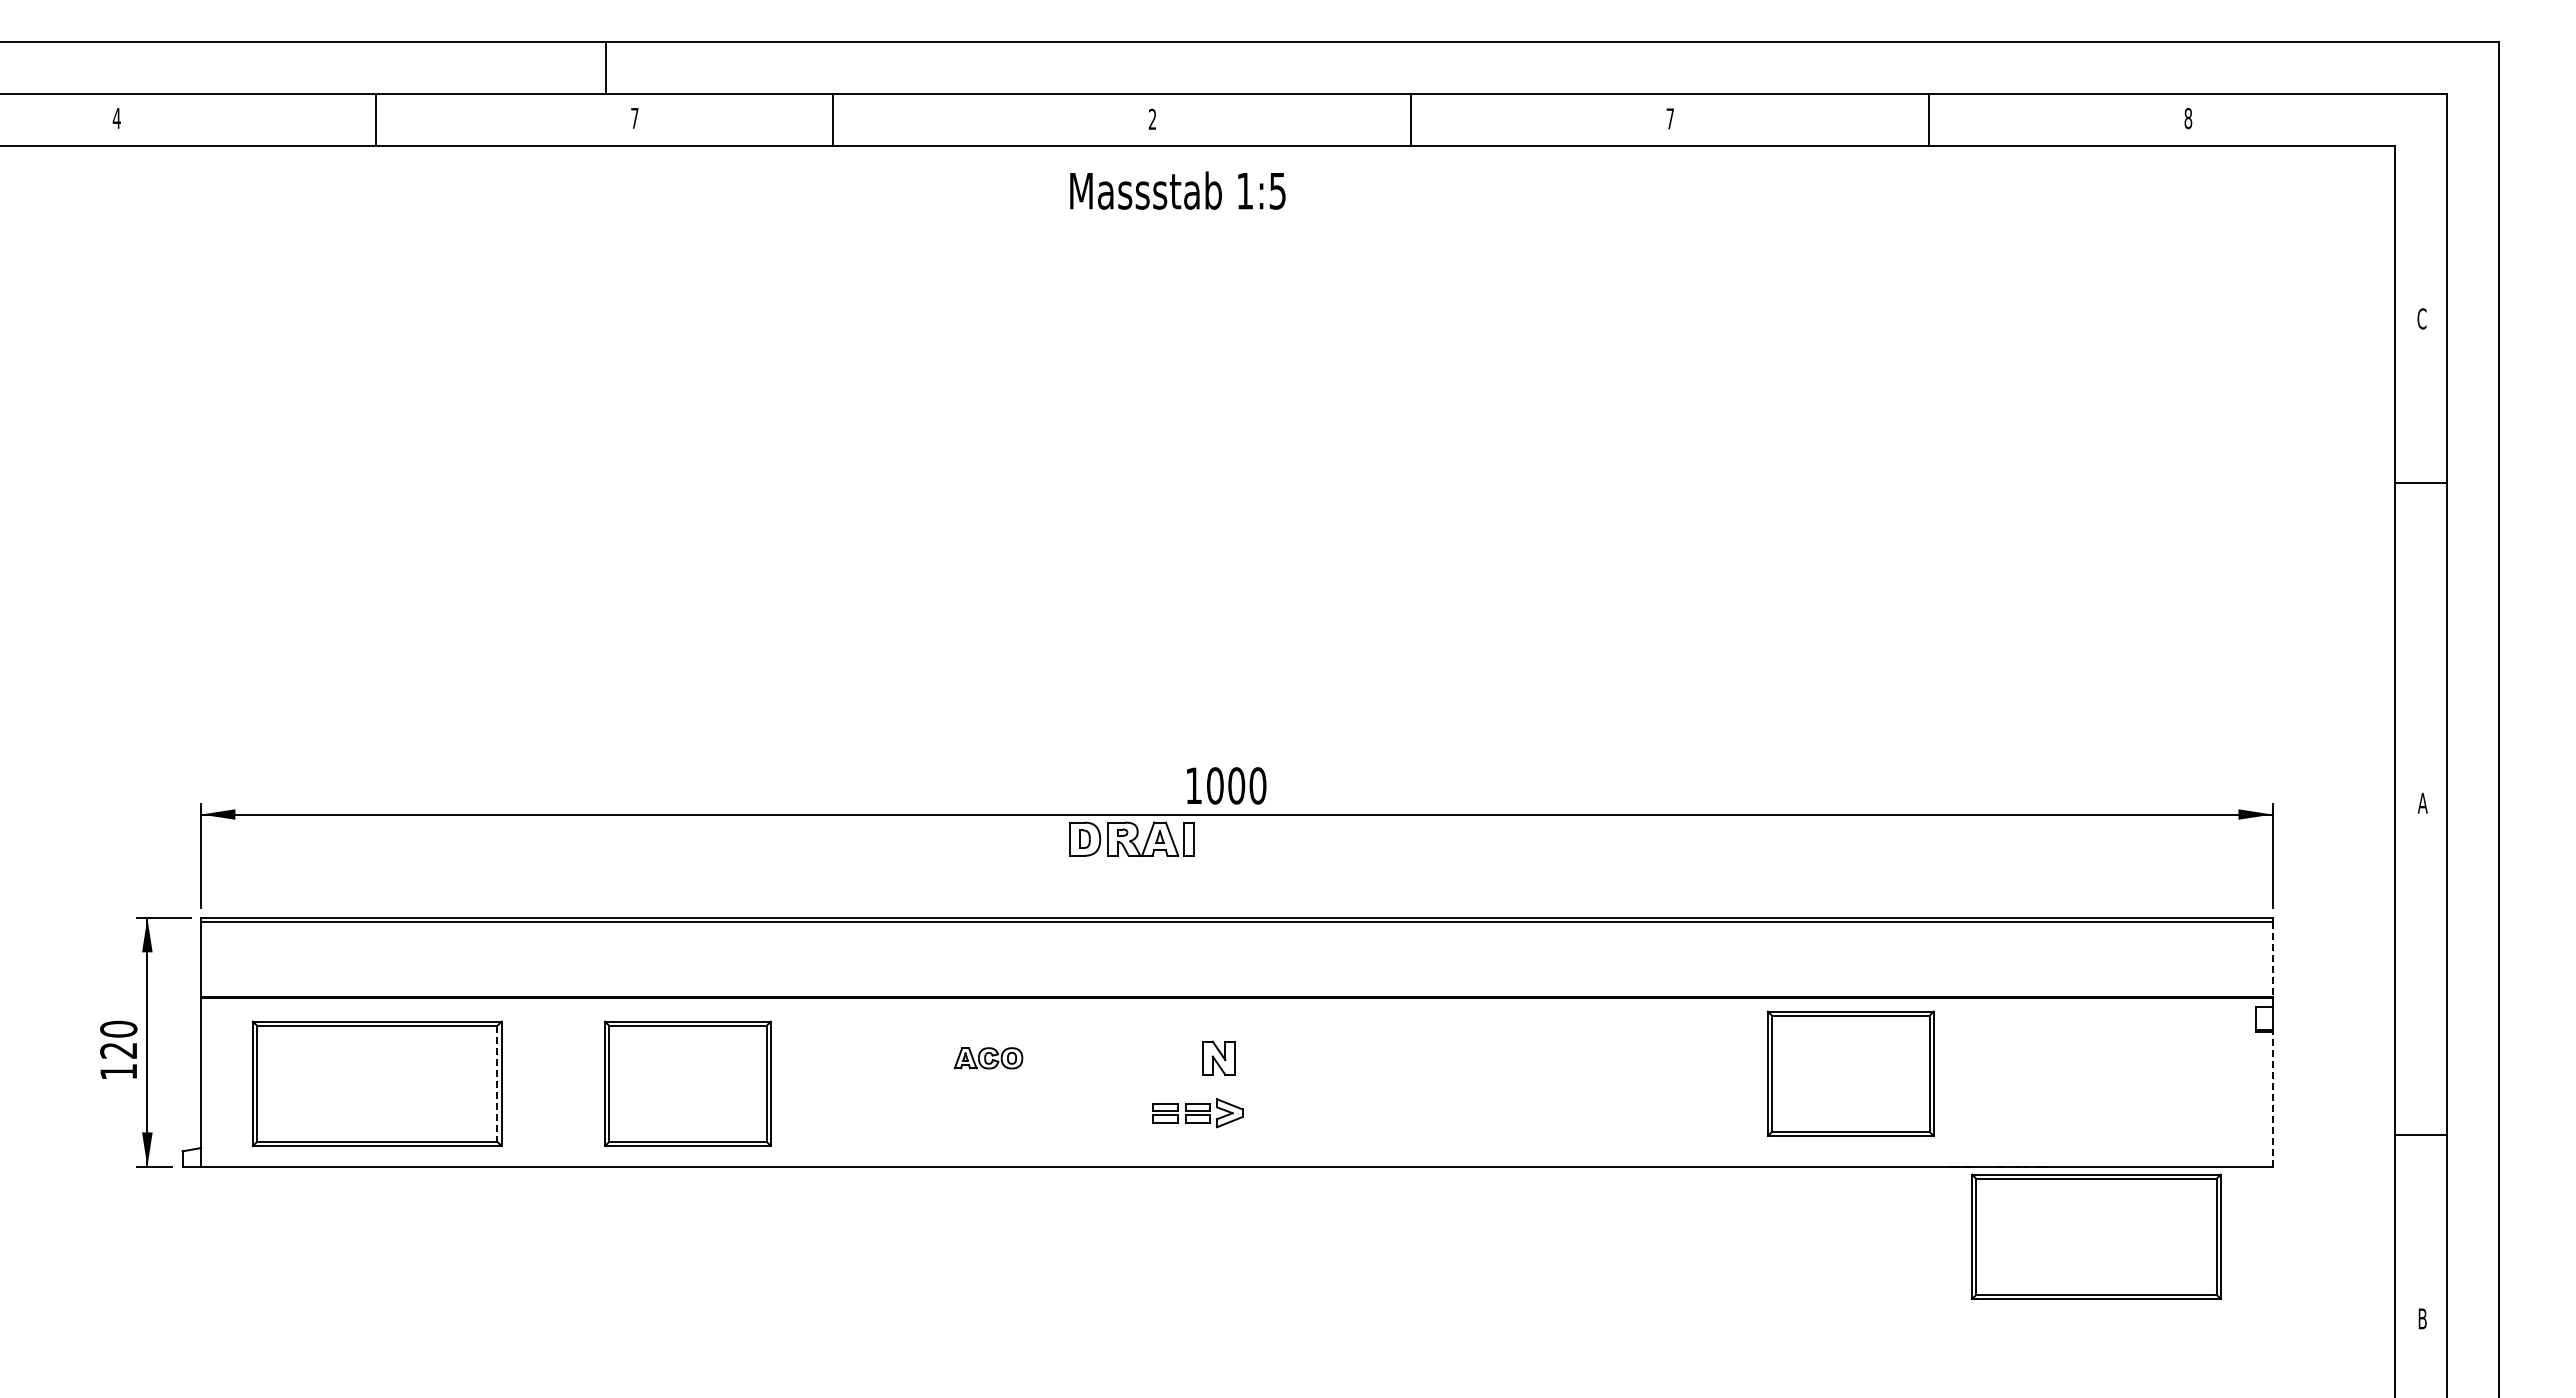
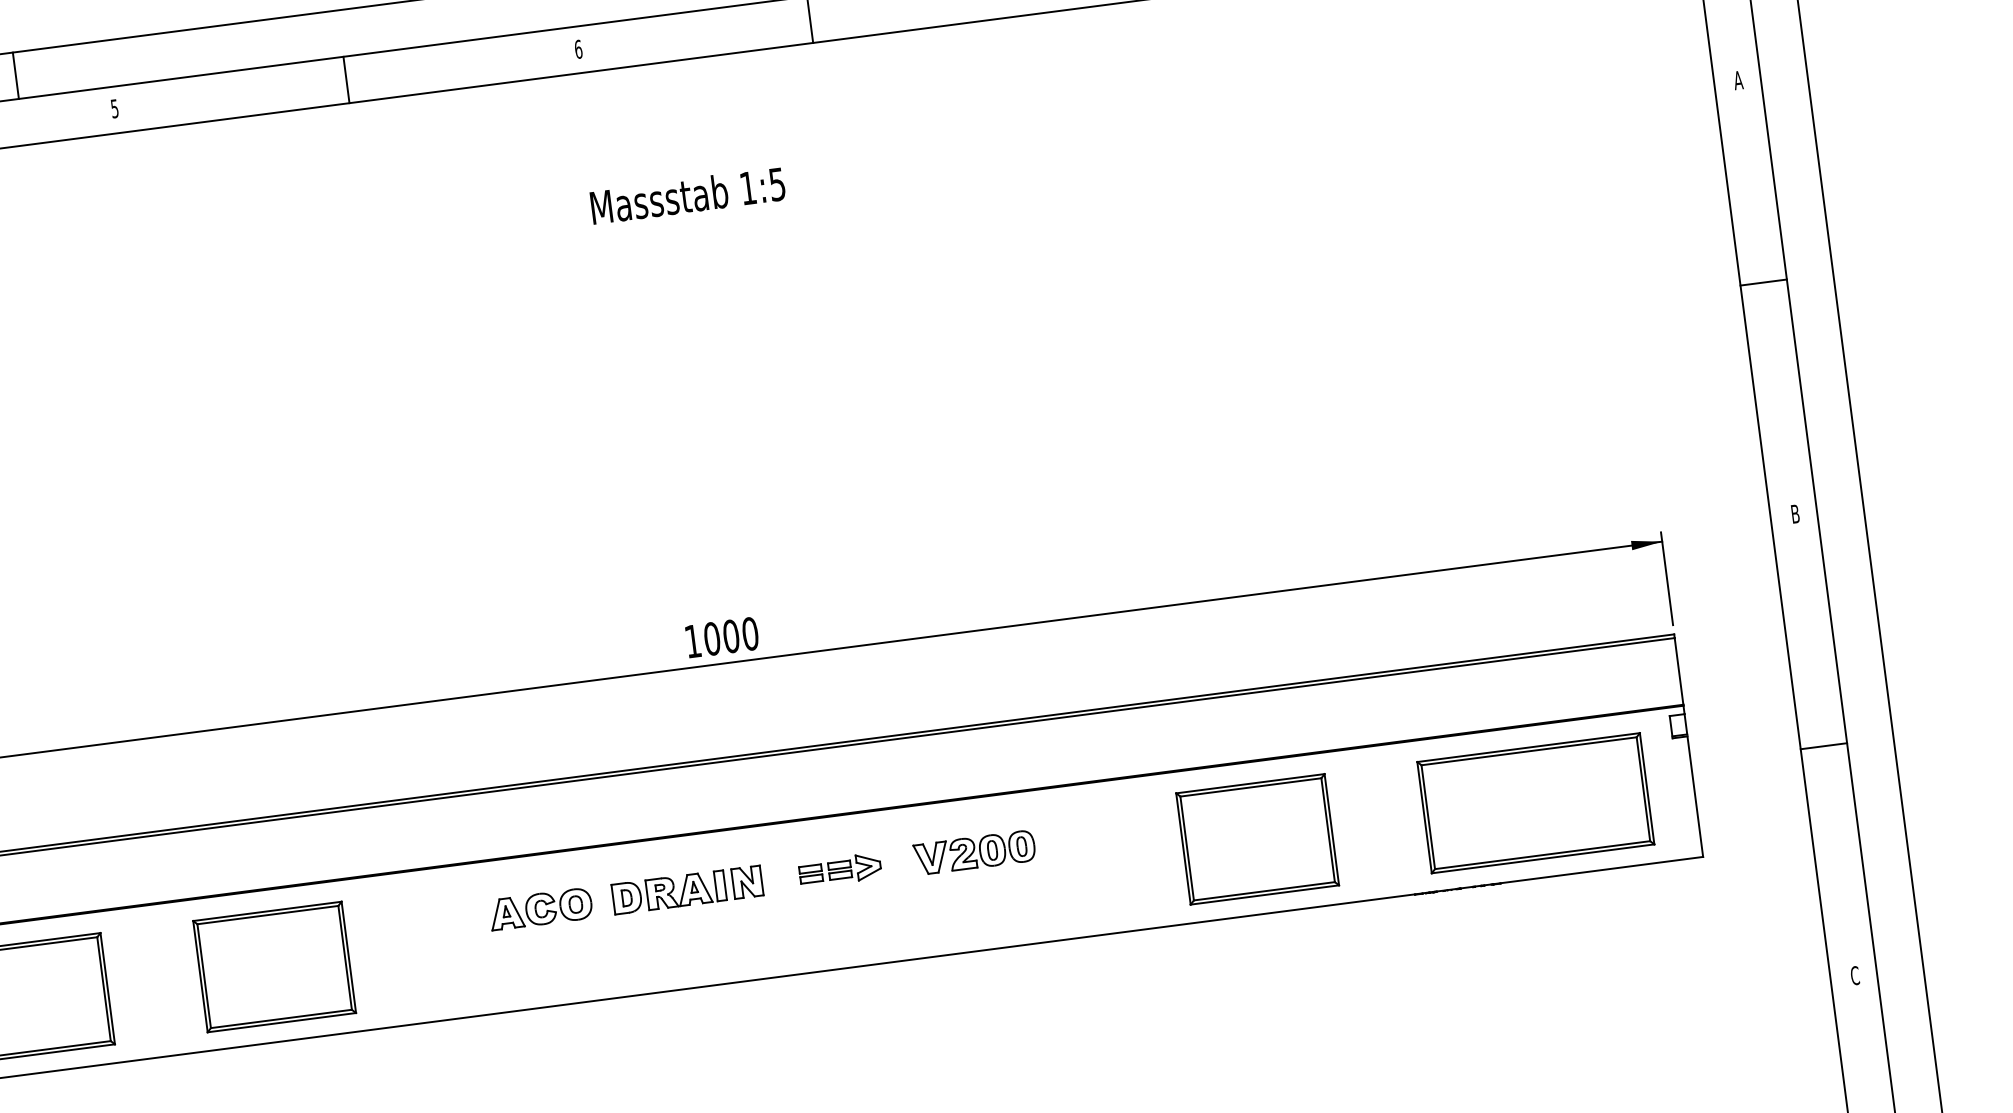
line: (605, 67) -> (15, 75), moved
text: (634, 118) -> (114, 108), 7 -> 5
text: (1152, 118) -> (578, 48), 2 -> 6
line: (833, 119) -> (346, 79), moved
text: (1177, 190) -> (687, 195), moved
text: (2421, 318) -> (1737, 80), C -> A
line: (2420, 483) -> (1763, 282), moved
text: (2422, 803) -> (1795, 514), A -> B
part: (1131, 838) -> (668, 891), moved
line: (2272, 959) -> (1678, 671), dashed -> solid
part: (988, 1058) -> (540, 909), size x1.67
part: (1472, 1058) -> (974, 853), added
part: (1850, 1073) -> (1257, 839), moved
line: (497, 1083) -> (104, 988), dashed -> solid
line: (2272, 1098) -> (1695, 795), dashed -> solid
part: (1197, 1113) -> (839, 870), moved
line: (2420, 1135) -> (1823, 746), moved
part: (2096, 1236) -> (1535, 802), moved
text: (2422, 1318) -> (1855, 975), B -> C

